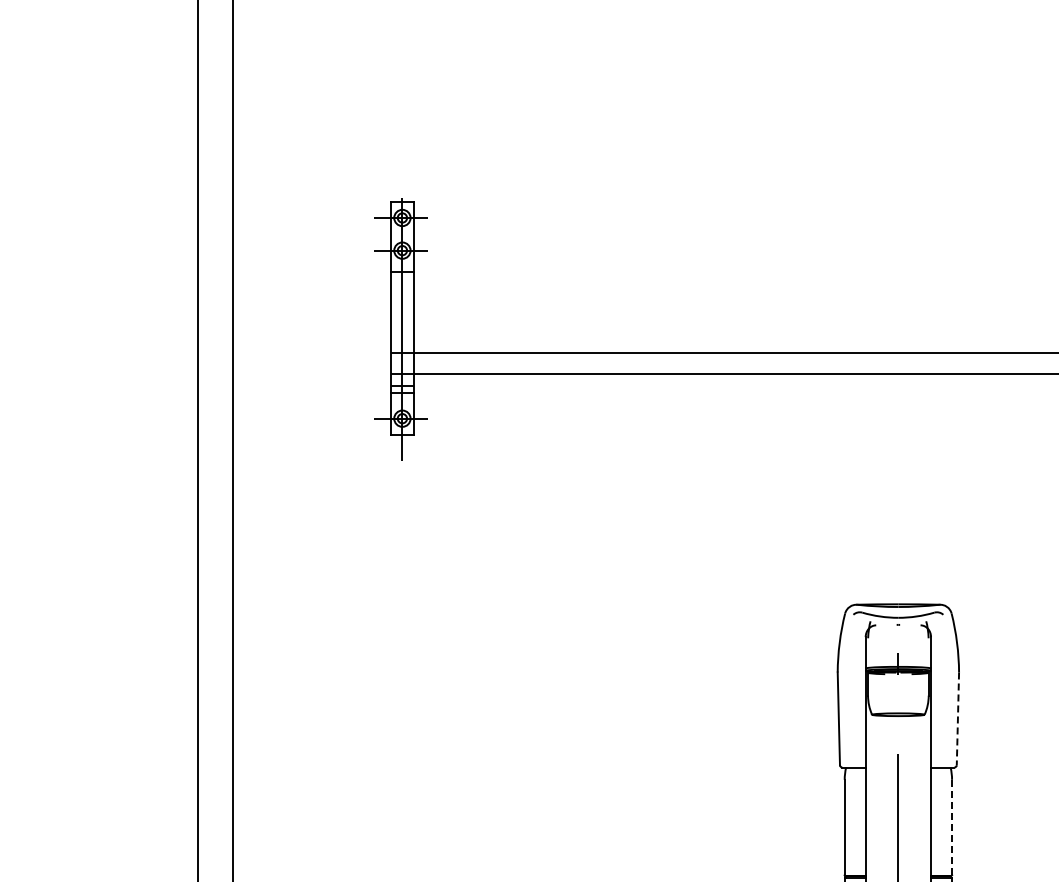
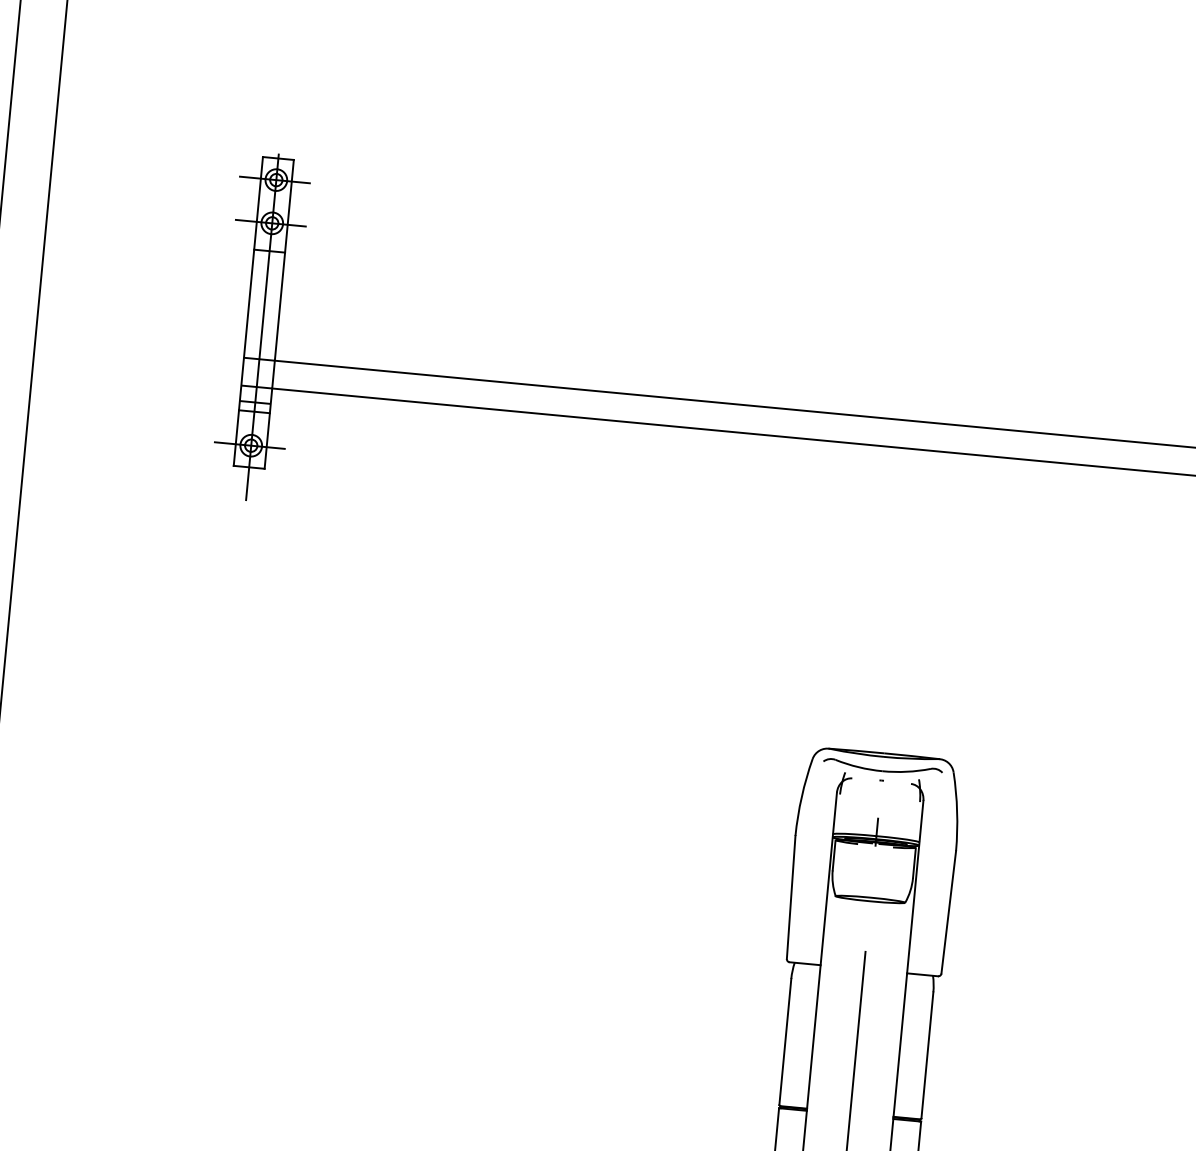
line: (957, 719) -> (948, 913), dashed -> solid
line: (952, 827) -> (927, 1055), dashed -> solid

